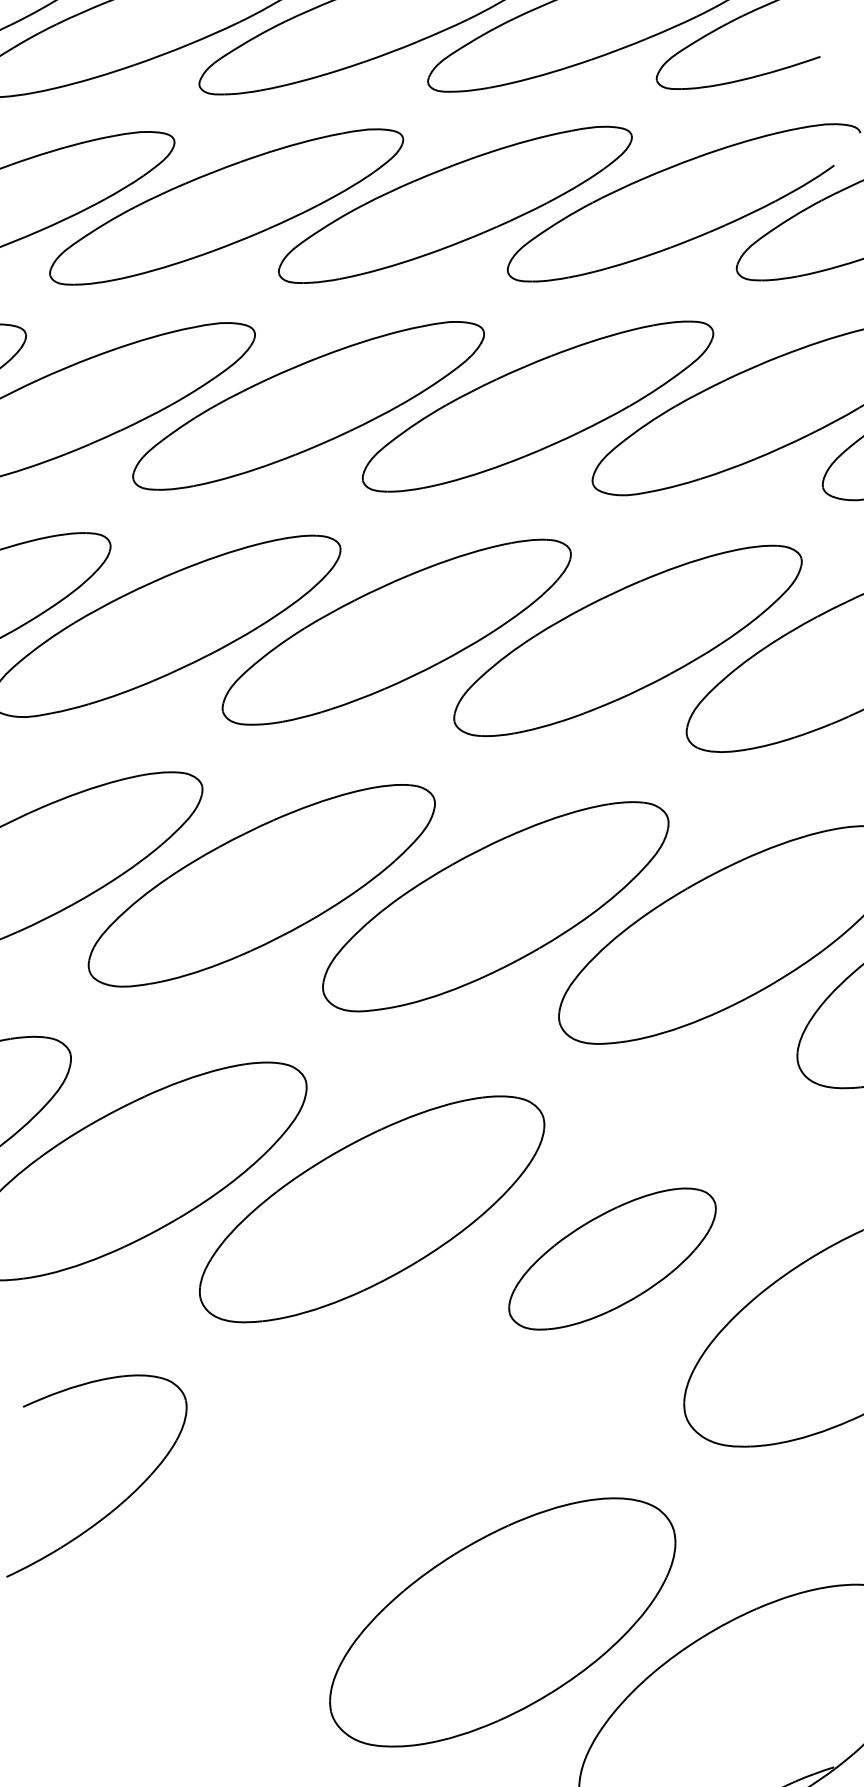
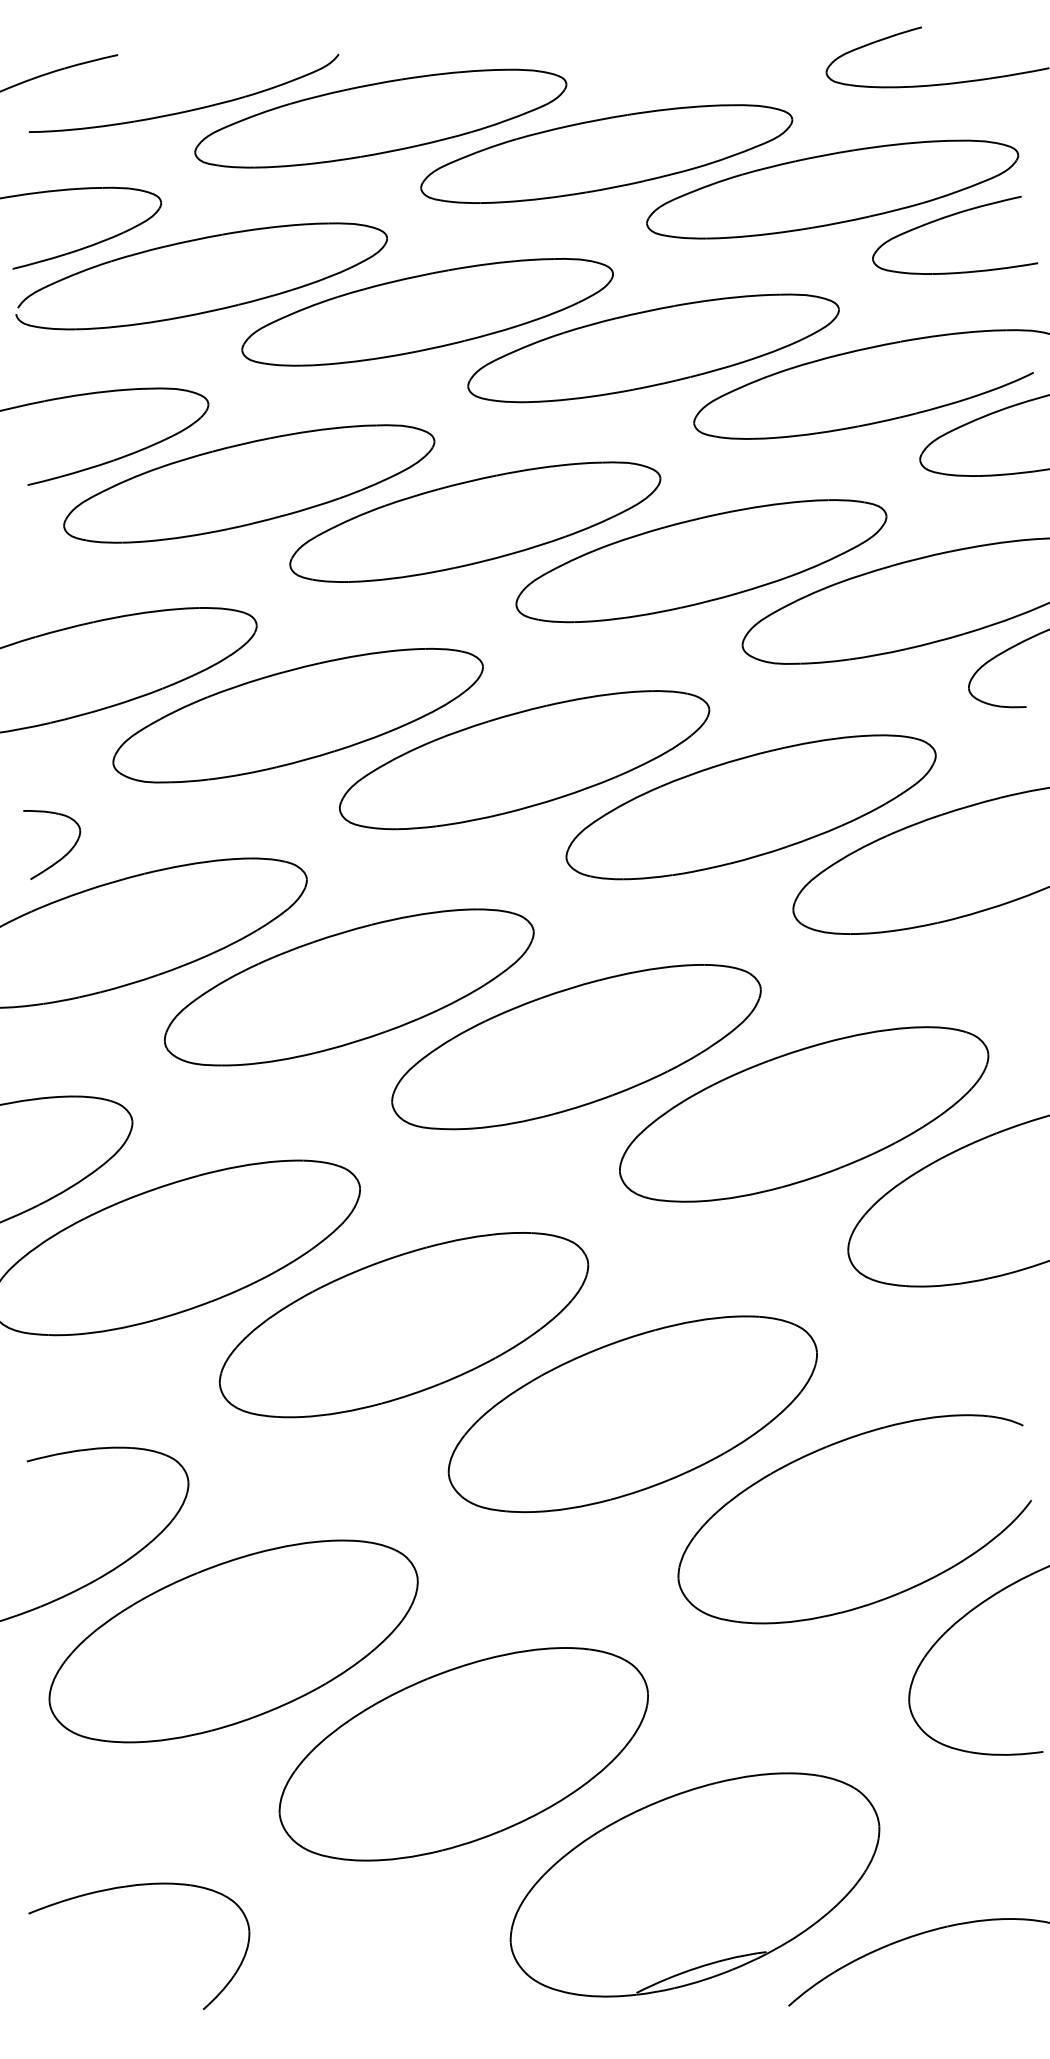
part: (612, 1258) -> (632, 1413), size x1.67
part: (256, 1549) -> (233, 1641), added

